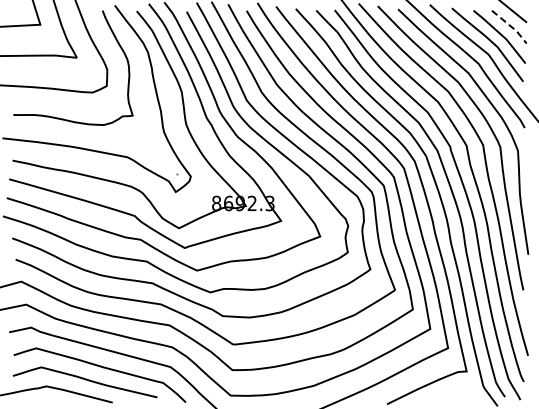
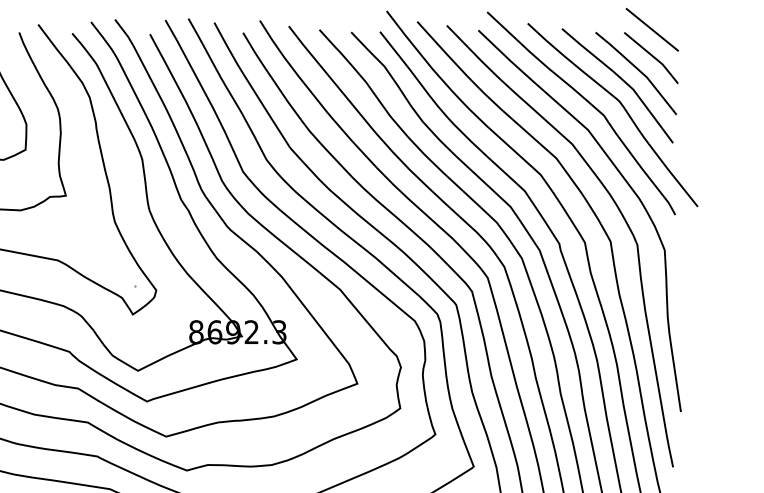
line: (511, 26) -> (654, 57), dashed -> solid

